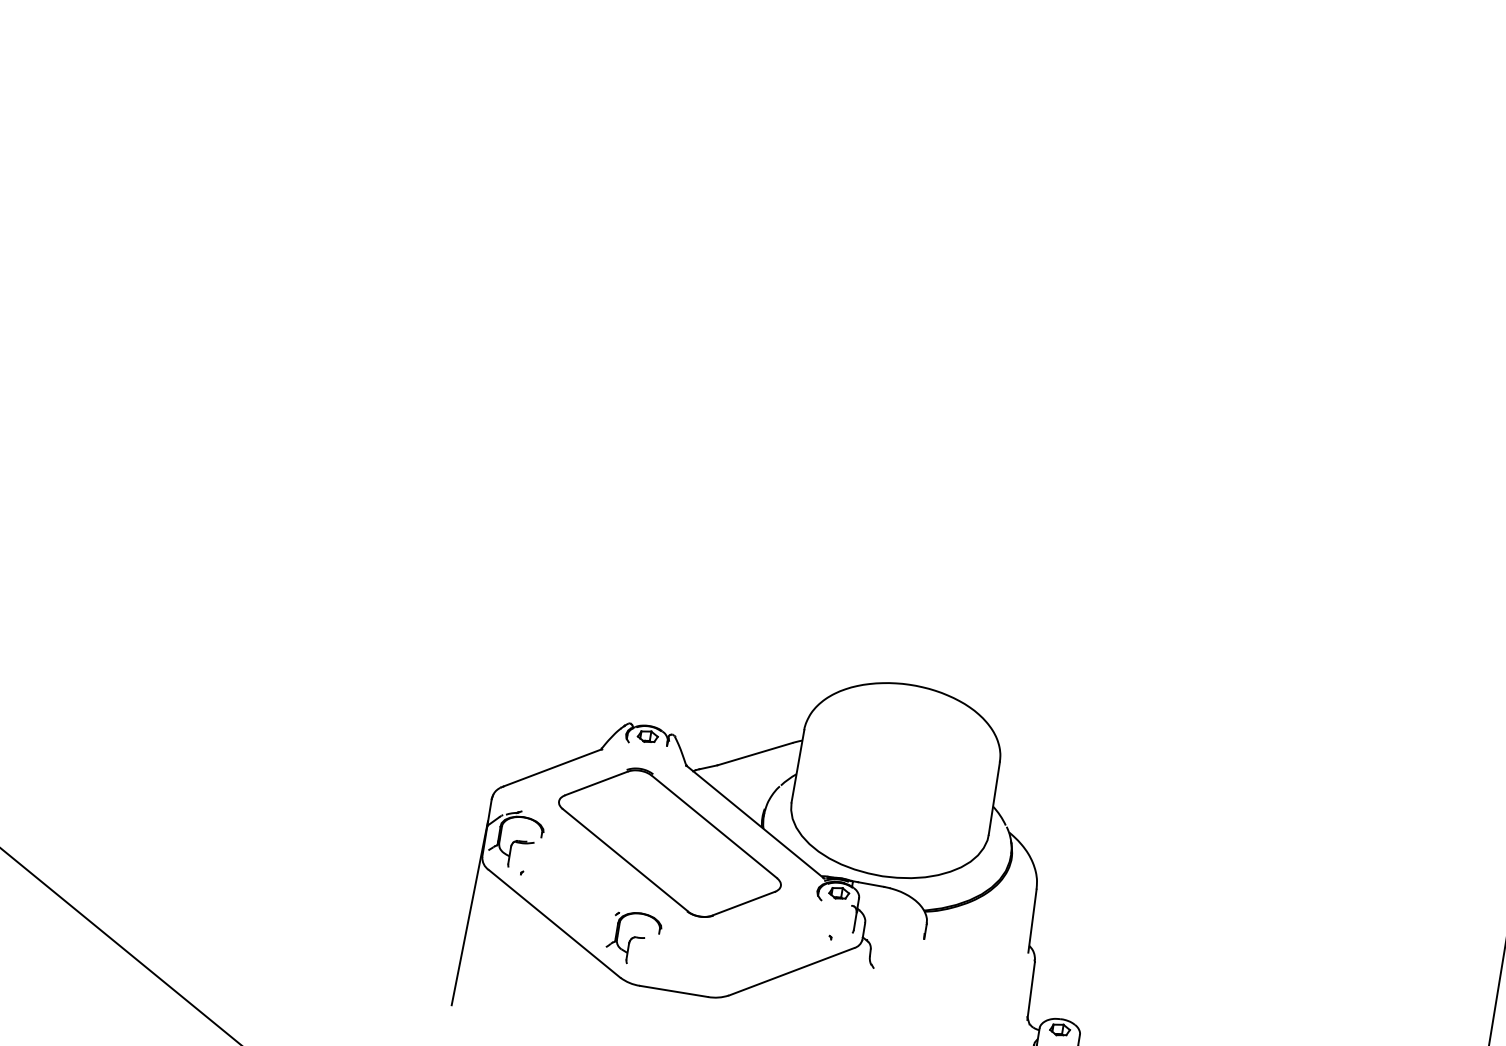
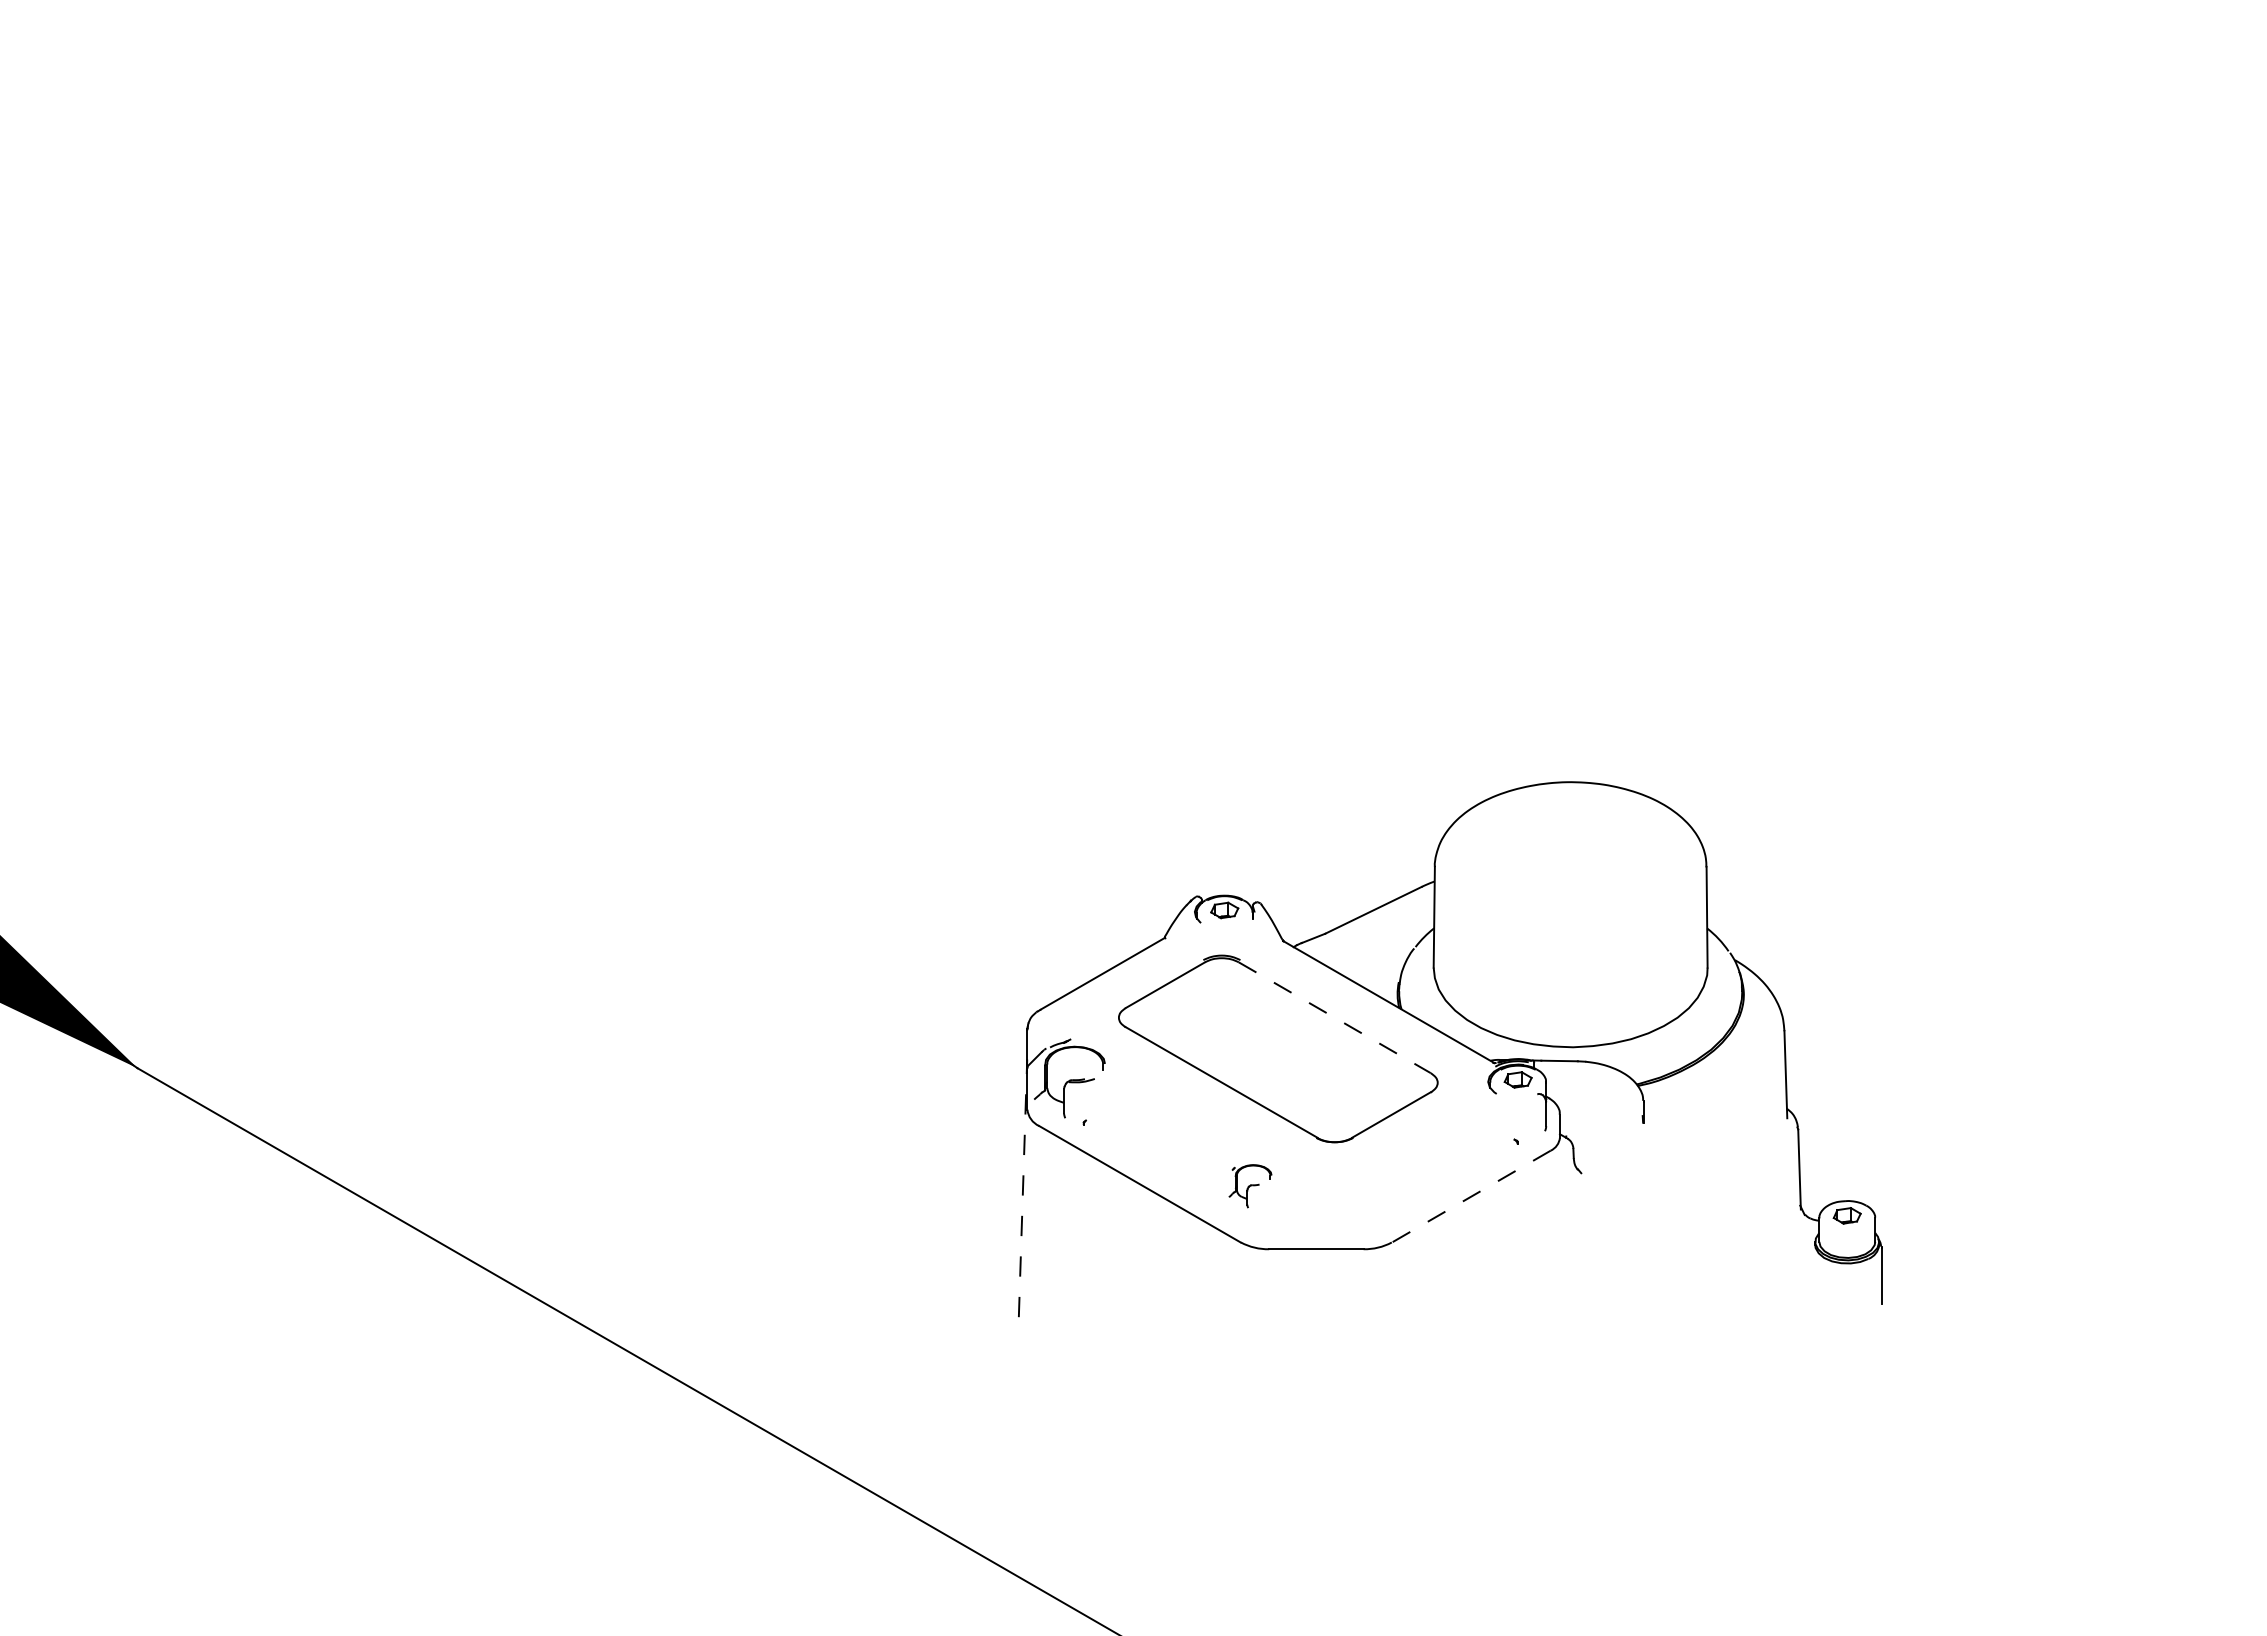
line: (714, 826) -> (1334, 1017), solid -> dashed
line: (470, 913) -> (1023, 1188), solid -> dashed
part: (633, 938) -> (1250, 1186), size x0.6
line: (791, 971) -> (1471, 1196), solid -> dashed

